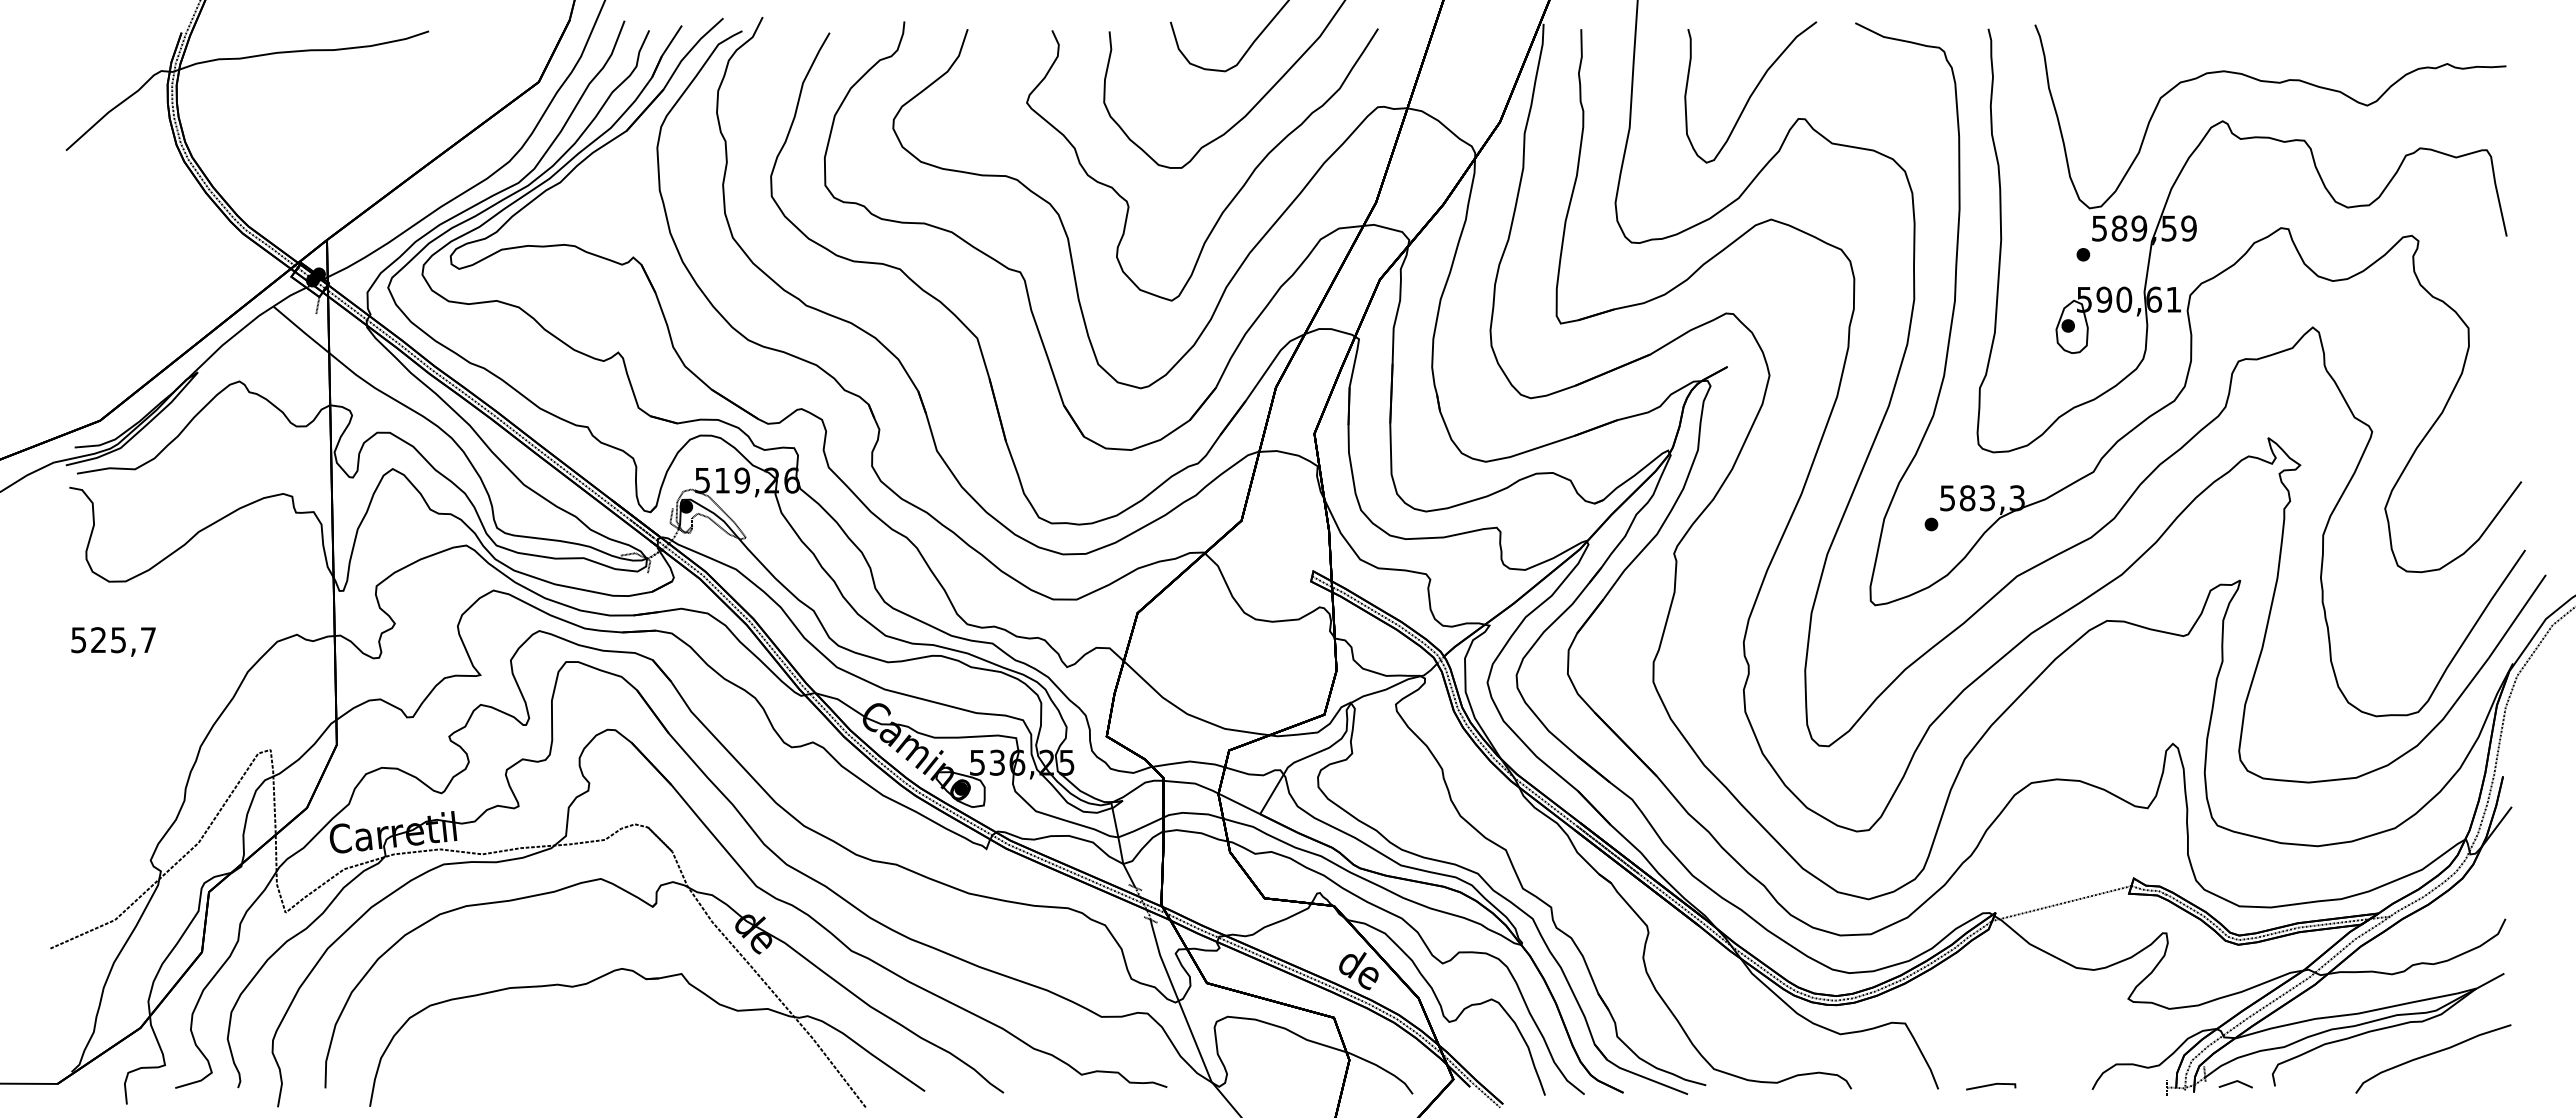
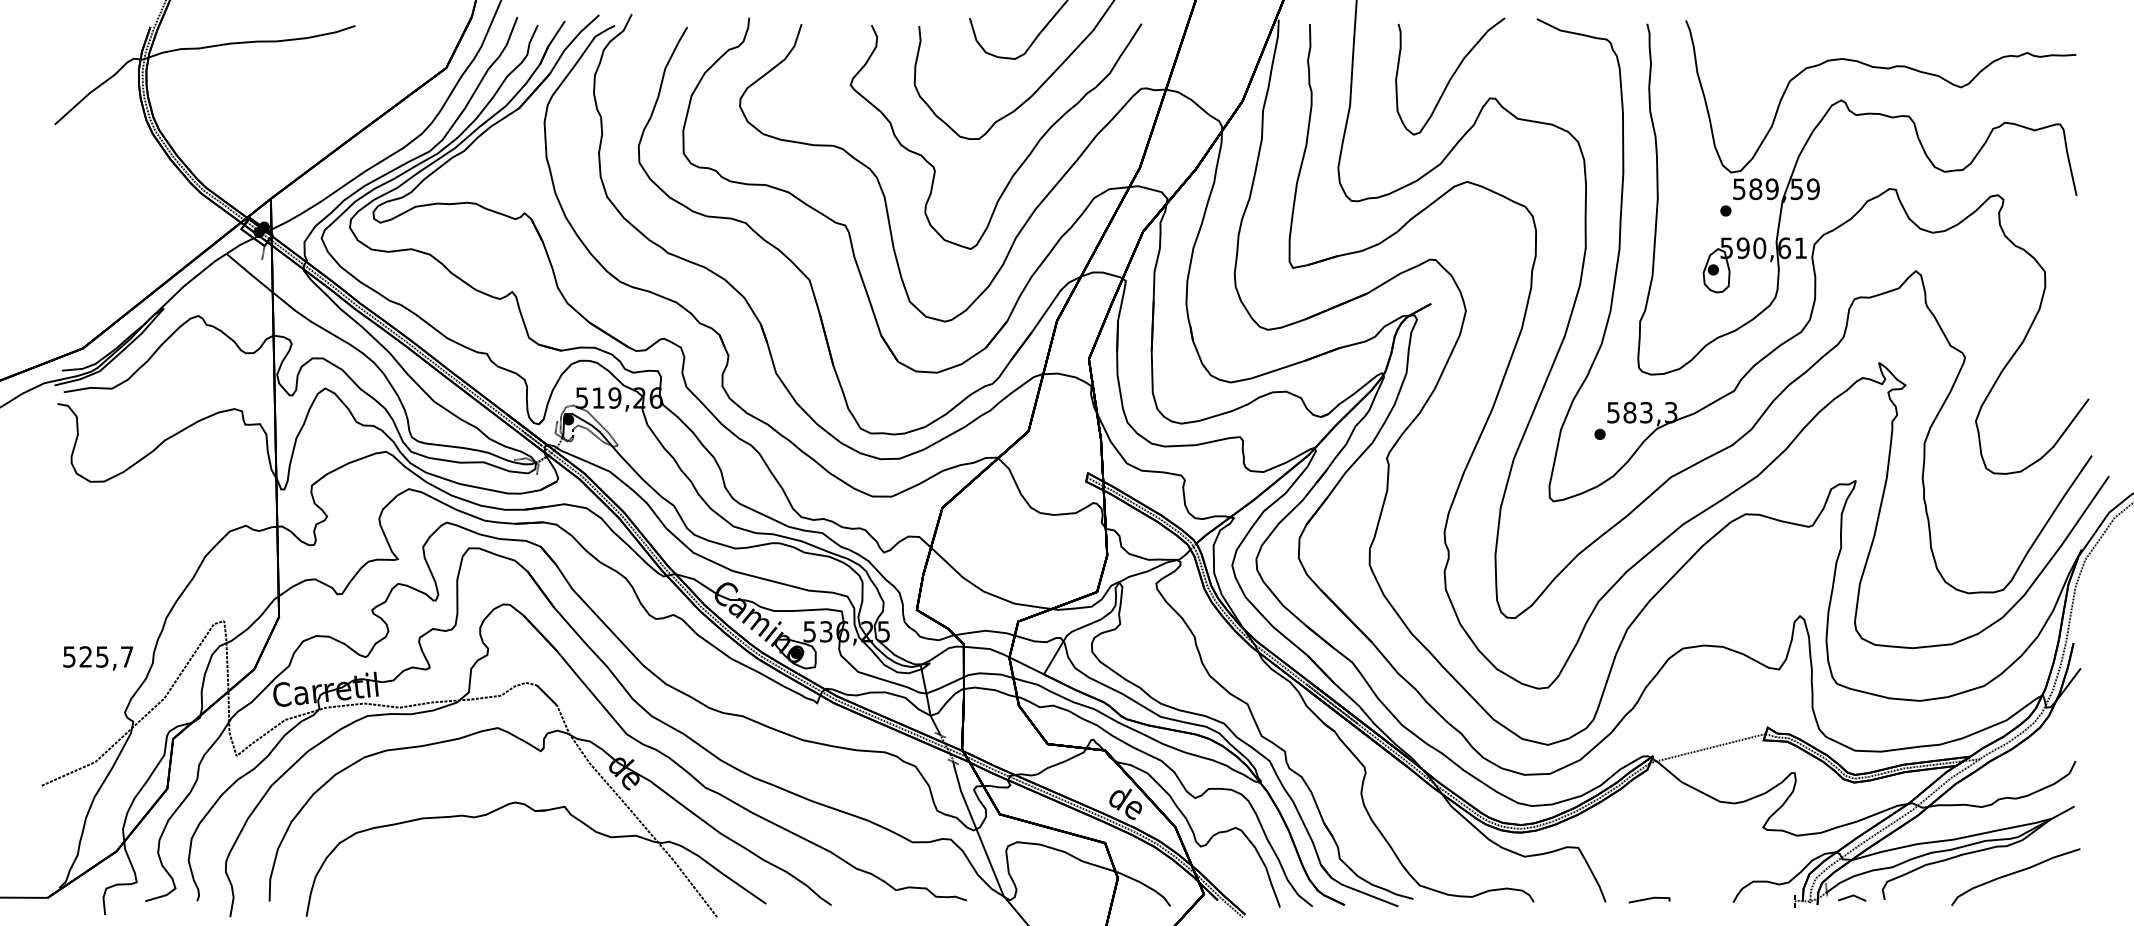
text: (113, 641) -> (98, 658), moved

